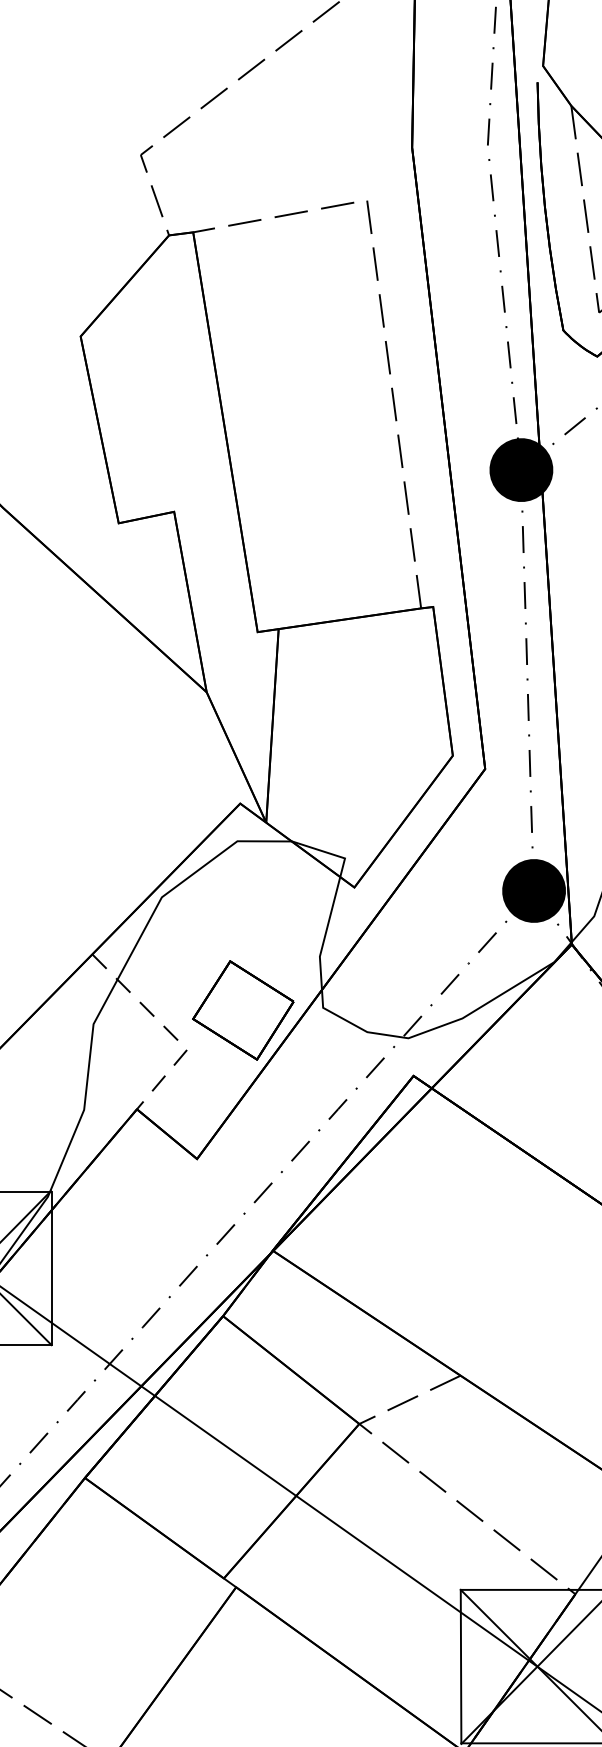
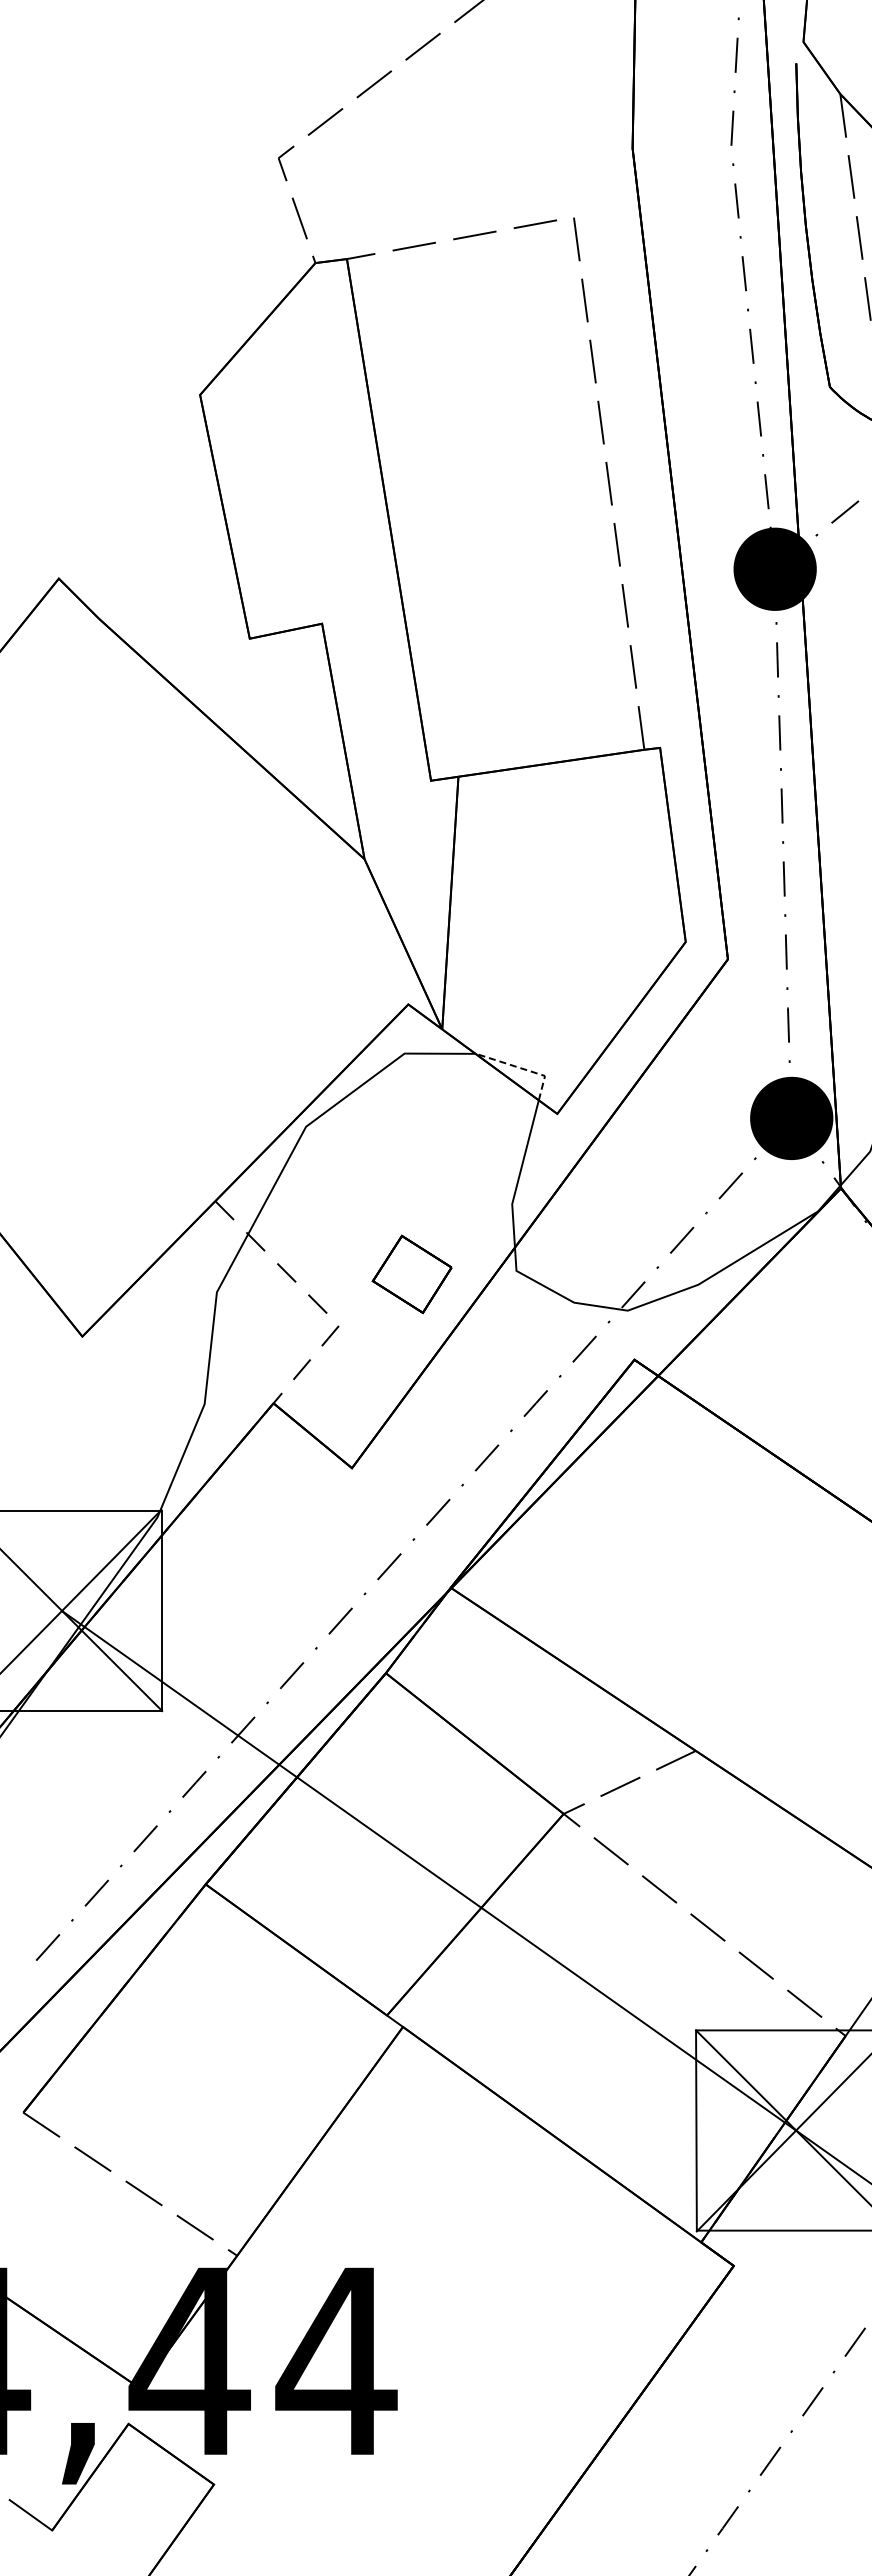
line: (327, 852) -> (522, 1068), solid -> dashed
part: (242, 1010) -> (411, 1274), size x0.6

